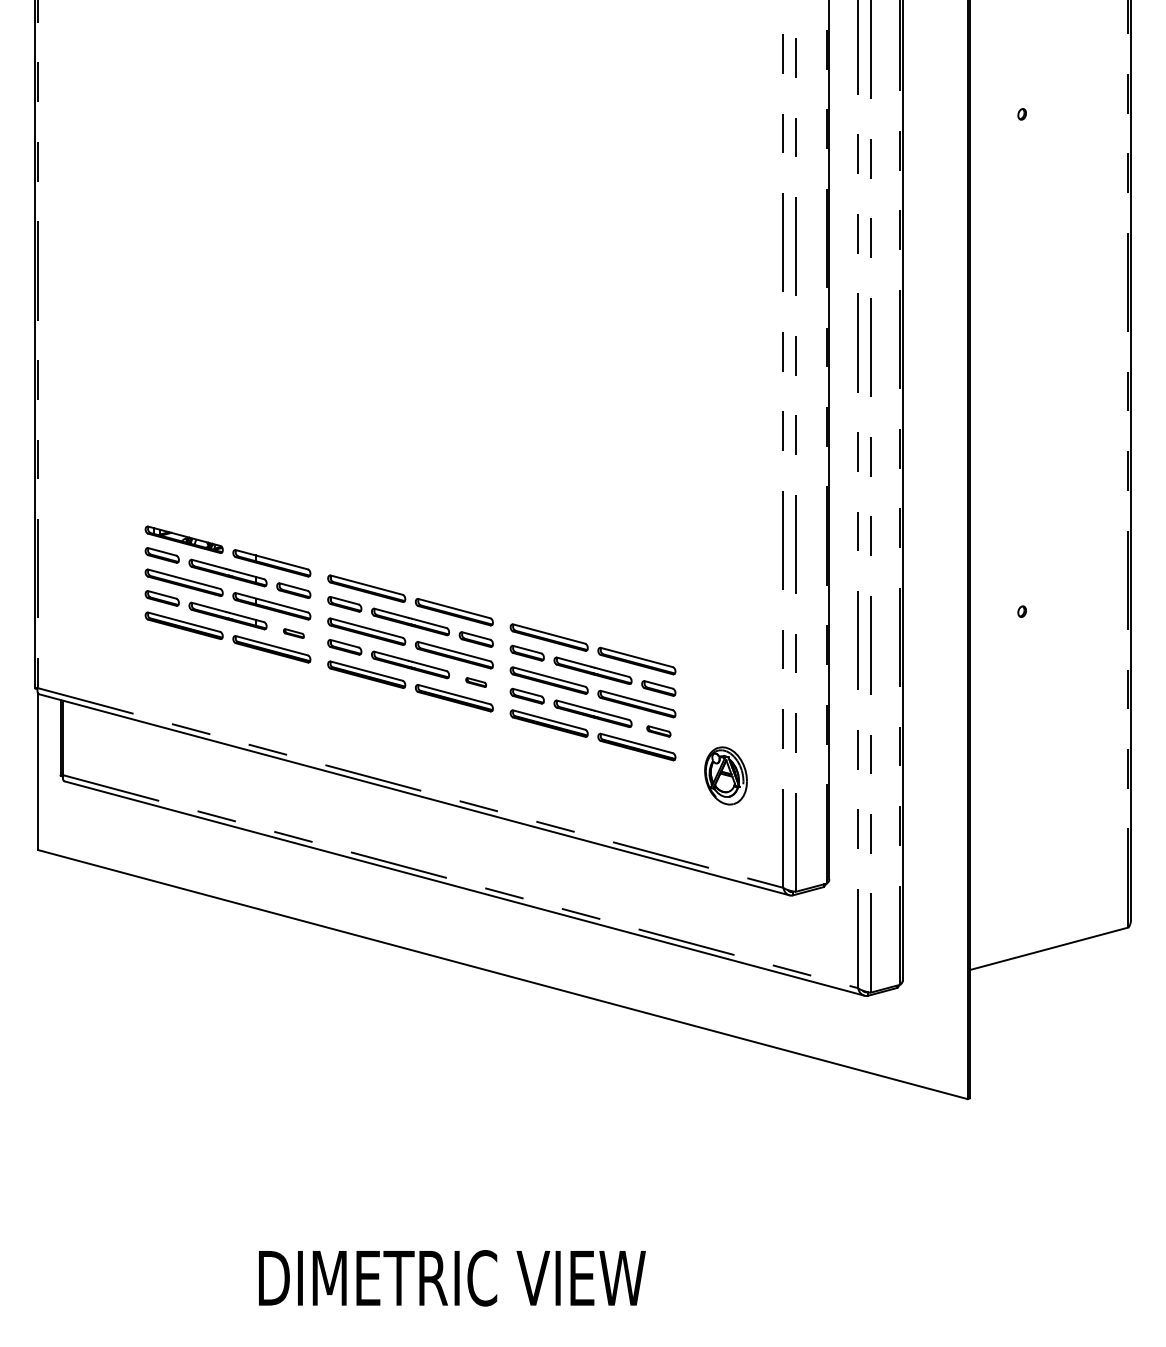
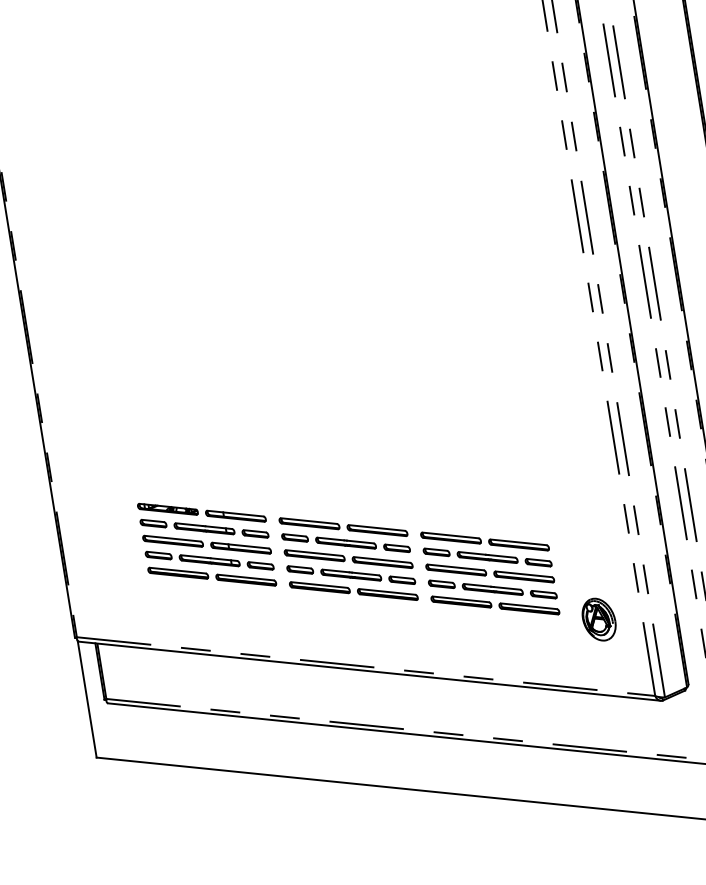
part: (293, 633) -> (260, 565), size x1.67
part: (475, 682) -> (401, 580), size x1.67
part: (658, 731) -> (543, 594), size x1.43

